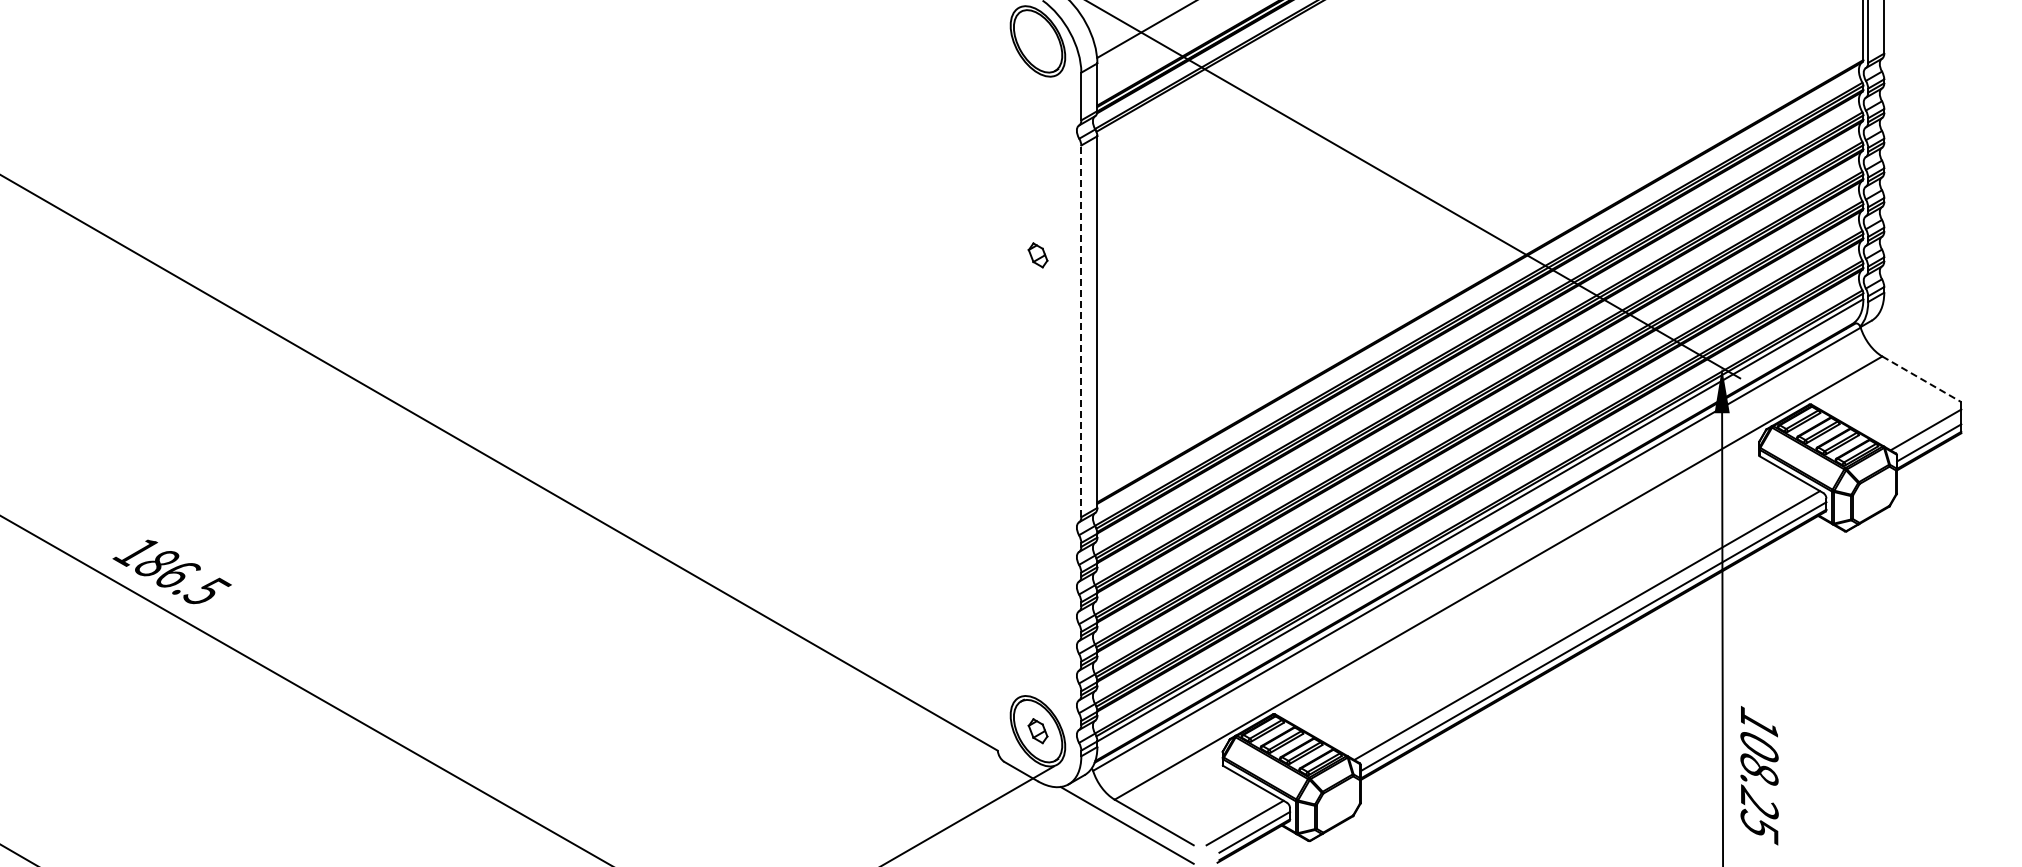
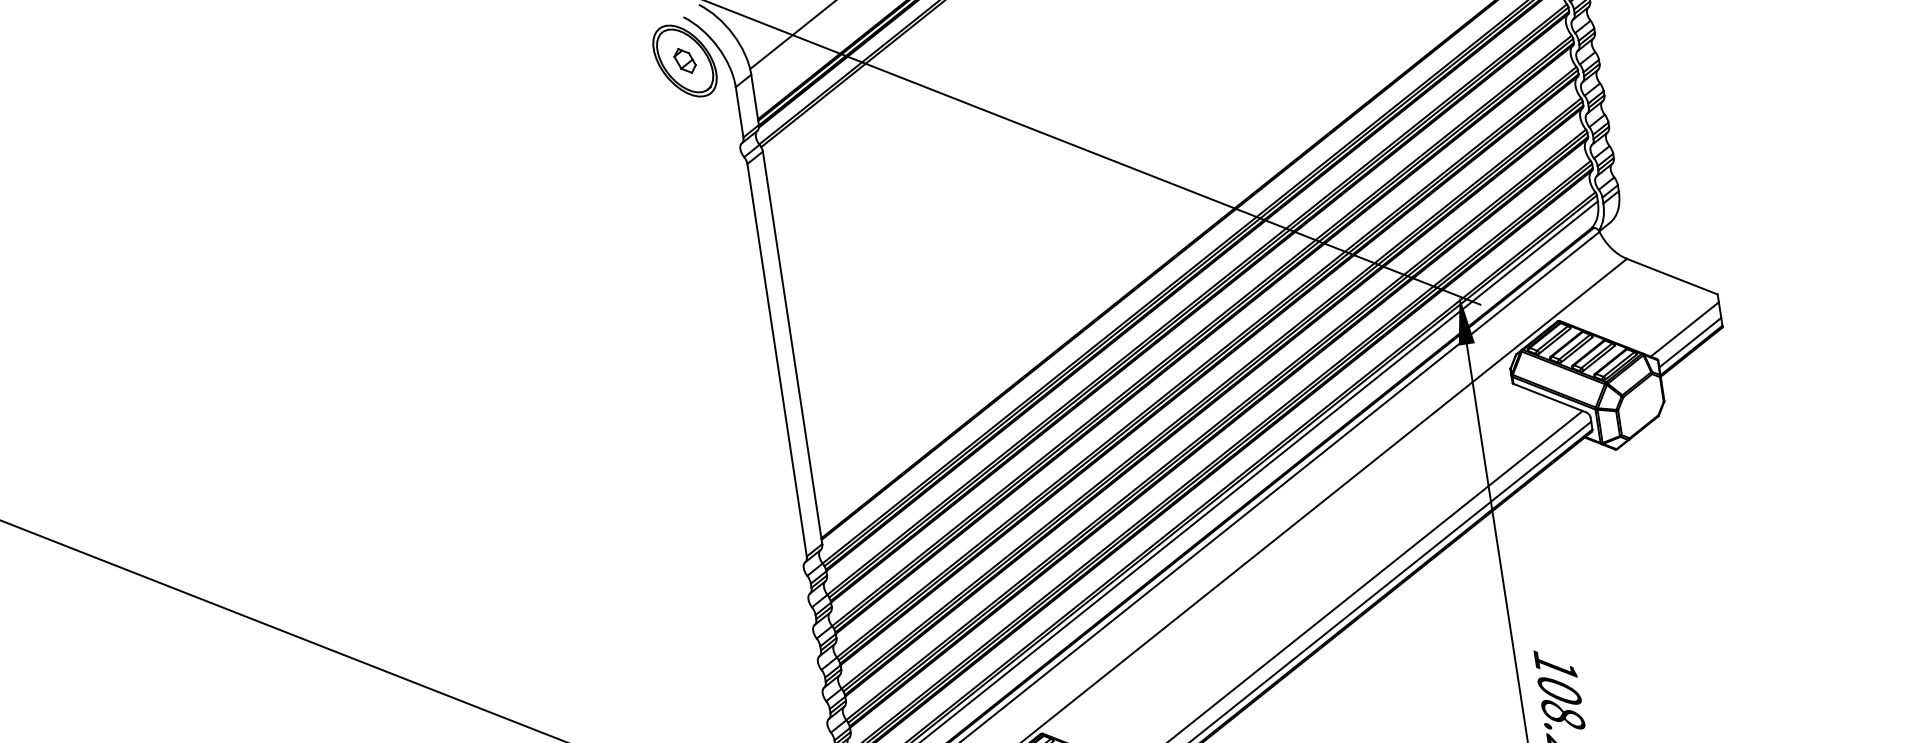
part: (1037, 255) -> (684, 61), moved
line: (1081, 331) -> (777, 360), dashed -> solid
line: (1921, 379) -> (1672, 276), dashed -> solid

